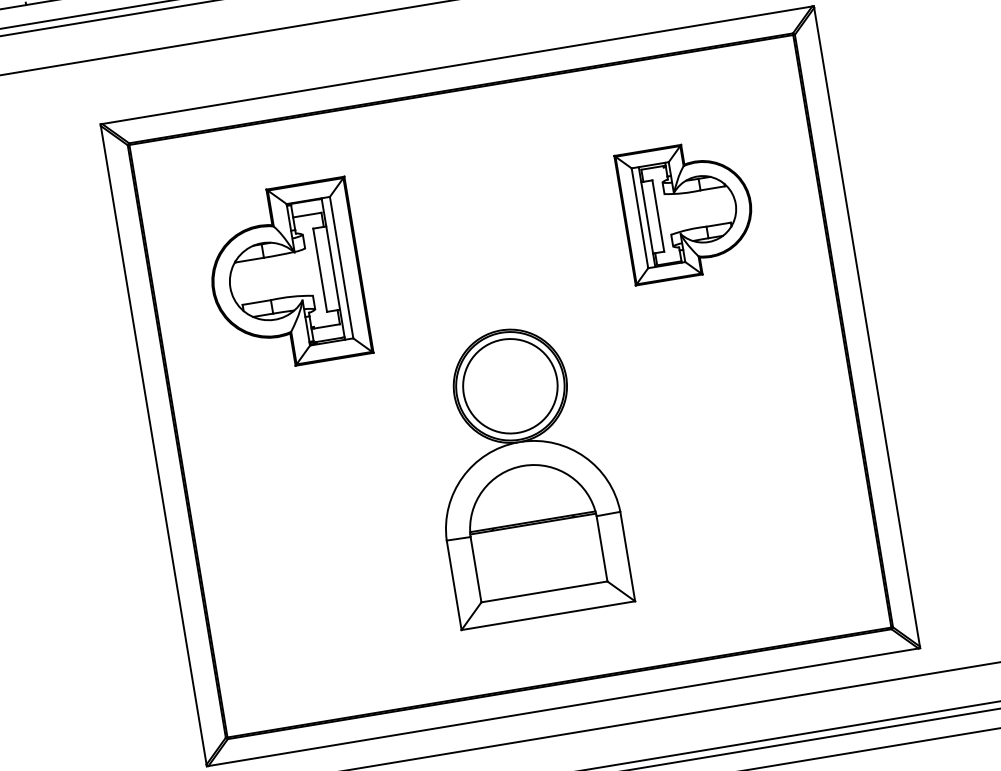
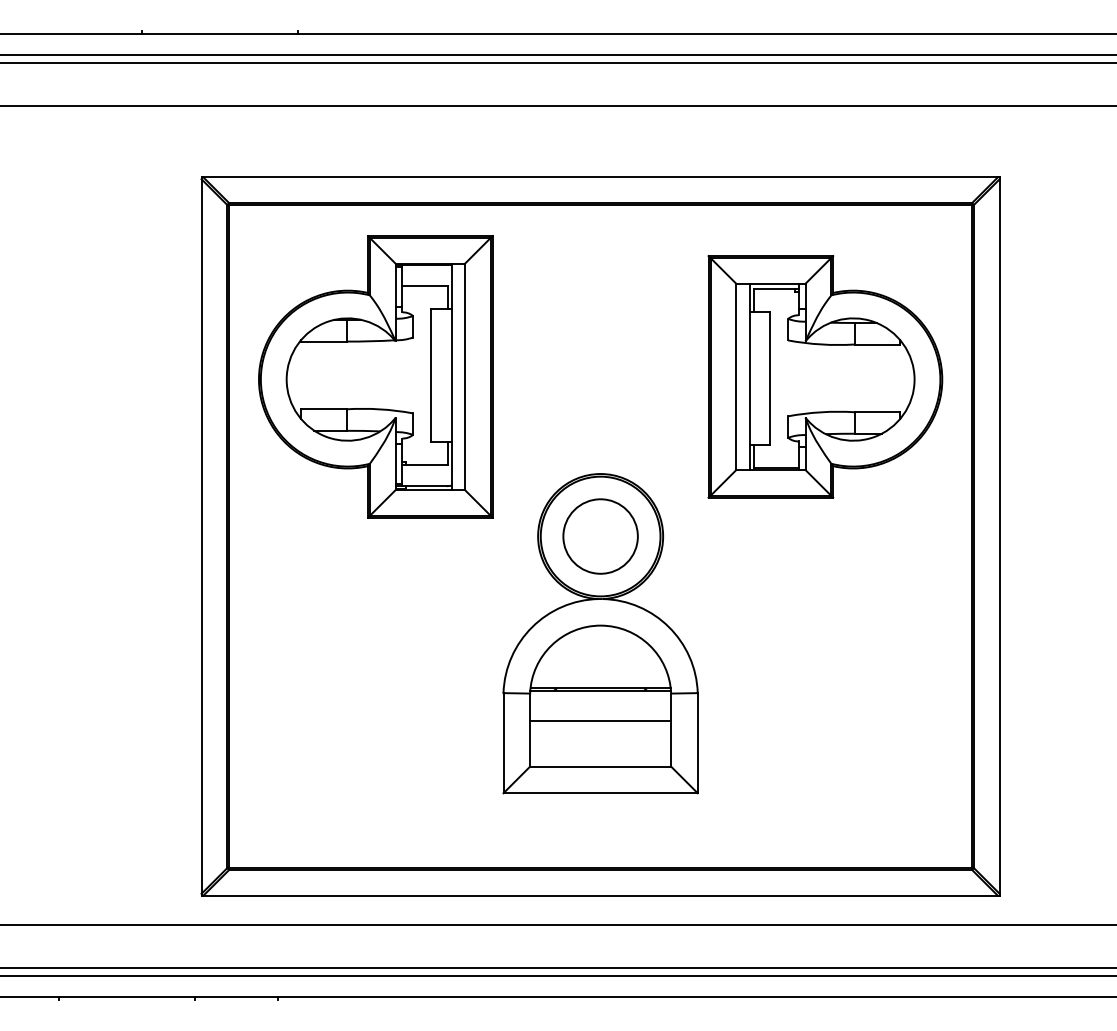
part: (687, 209) -> (825, 376), size x1.67
part: (285, 276) -> (375, 376), size x1.43
circle: (510, 386) -> (600, 536), size x0.71
line: (537, 550) -> (600, 720), added

